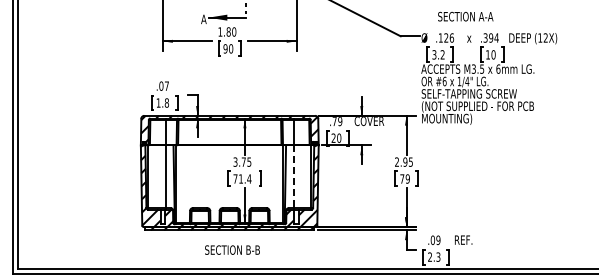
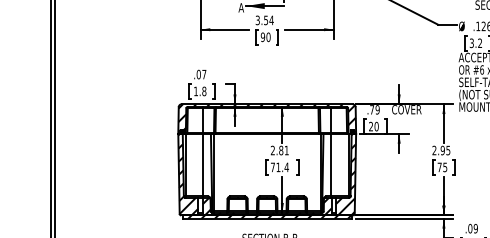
text: (227, 31) -> (264, 19), 1.80 -> 3.54
text: (242, 161) -> (279, 149), 3.75 -> 2.81
line: (293, 177) -> (330, 165), dashed -> solid
text: (407, 178) -> (444, 166), 79 -> 75

